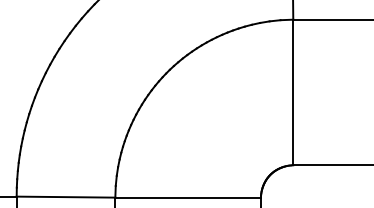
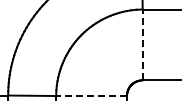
line: (292, 91) -> (142, 44), solid -> dashed
line: (188, 198) -> (91, 96), solid -> dashed

